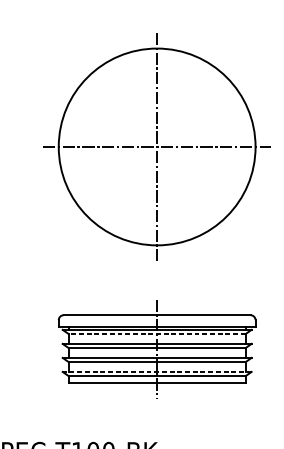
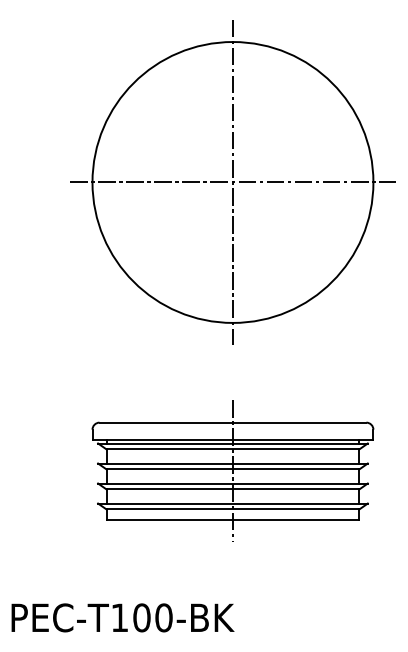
line: (156, 334) -> (232, 449), dashed -> solid
line: (156, 371) -> (232, 503), dashed -> solid

